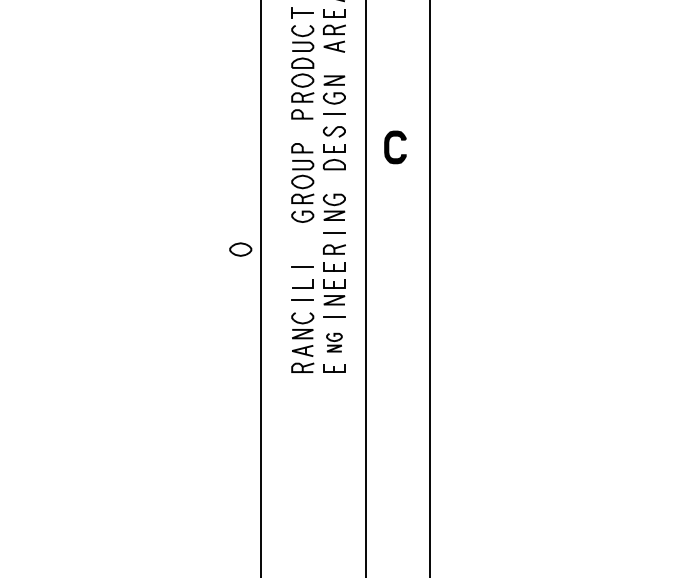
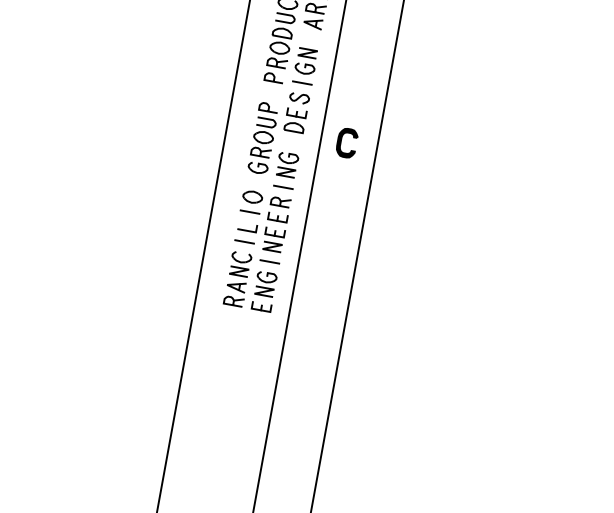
part: (395, 147) -> (347, 143), moved
part: (240, 249) -> (252, 197), moved
part: (334, 342) -> (265, 284), size x1.43

